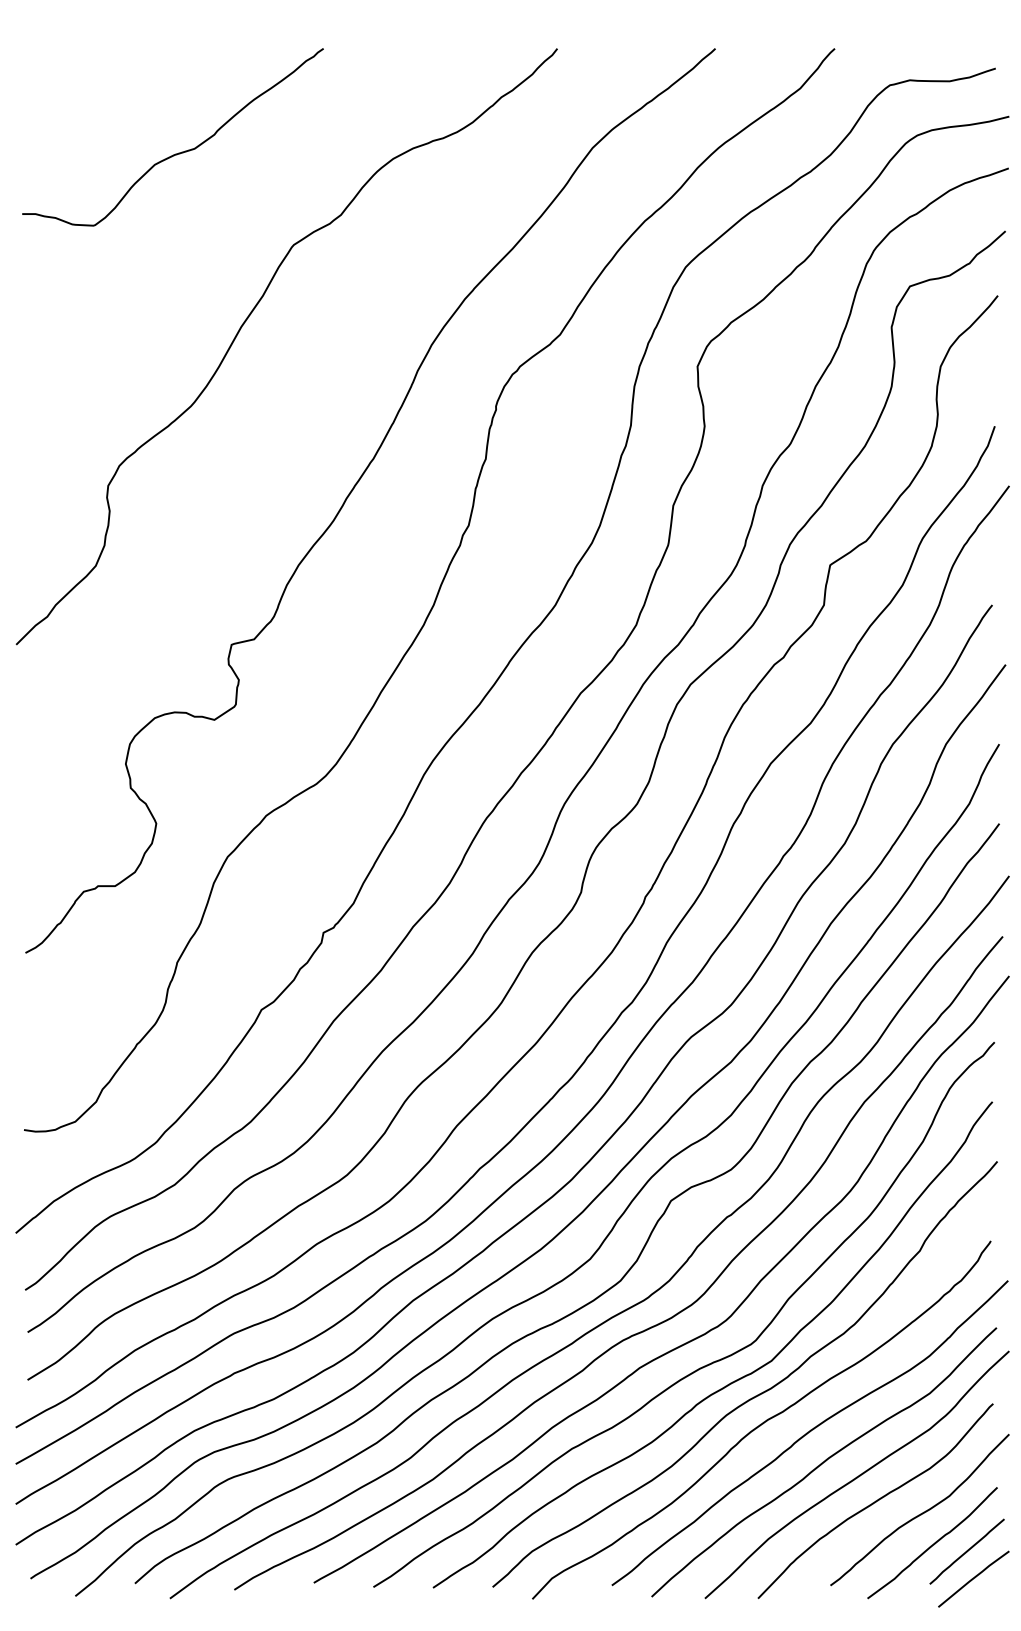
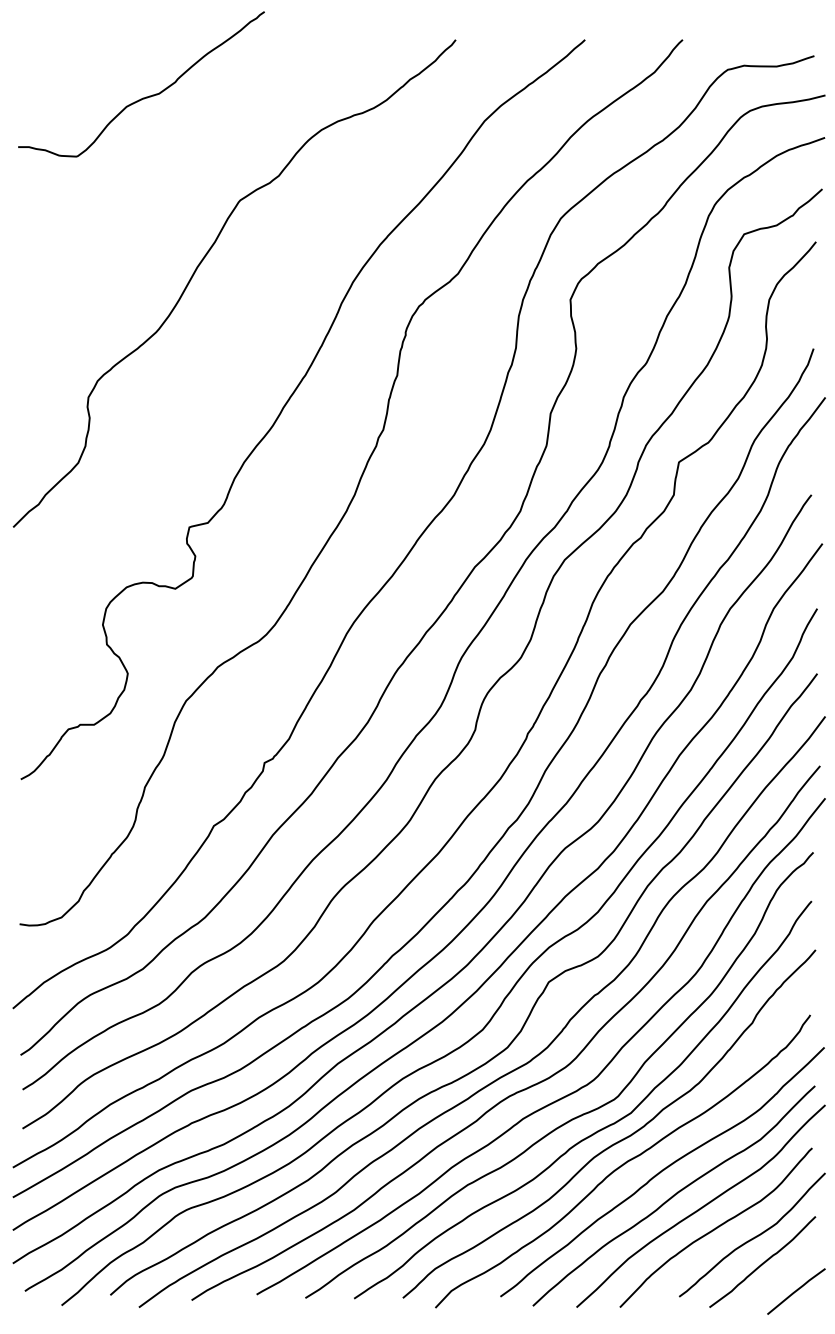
curve: (179, 152) -> (146, 96), moved
line: (966, 1552) -> (790, 1269), removed

